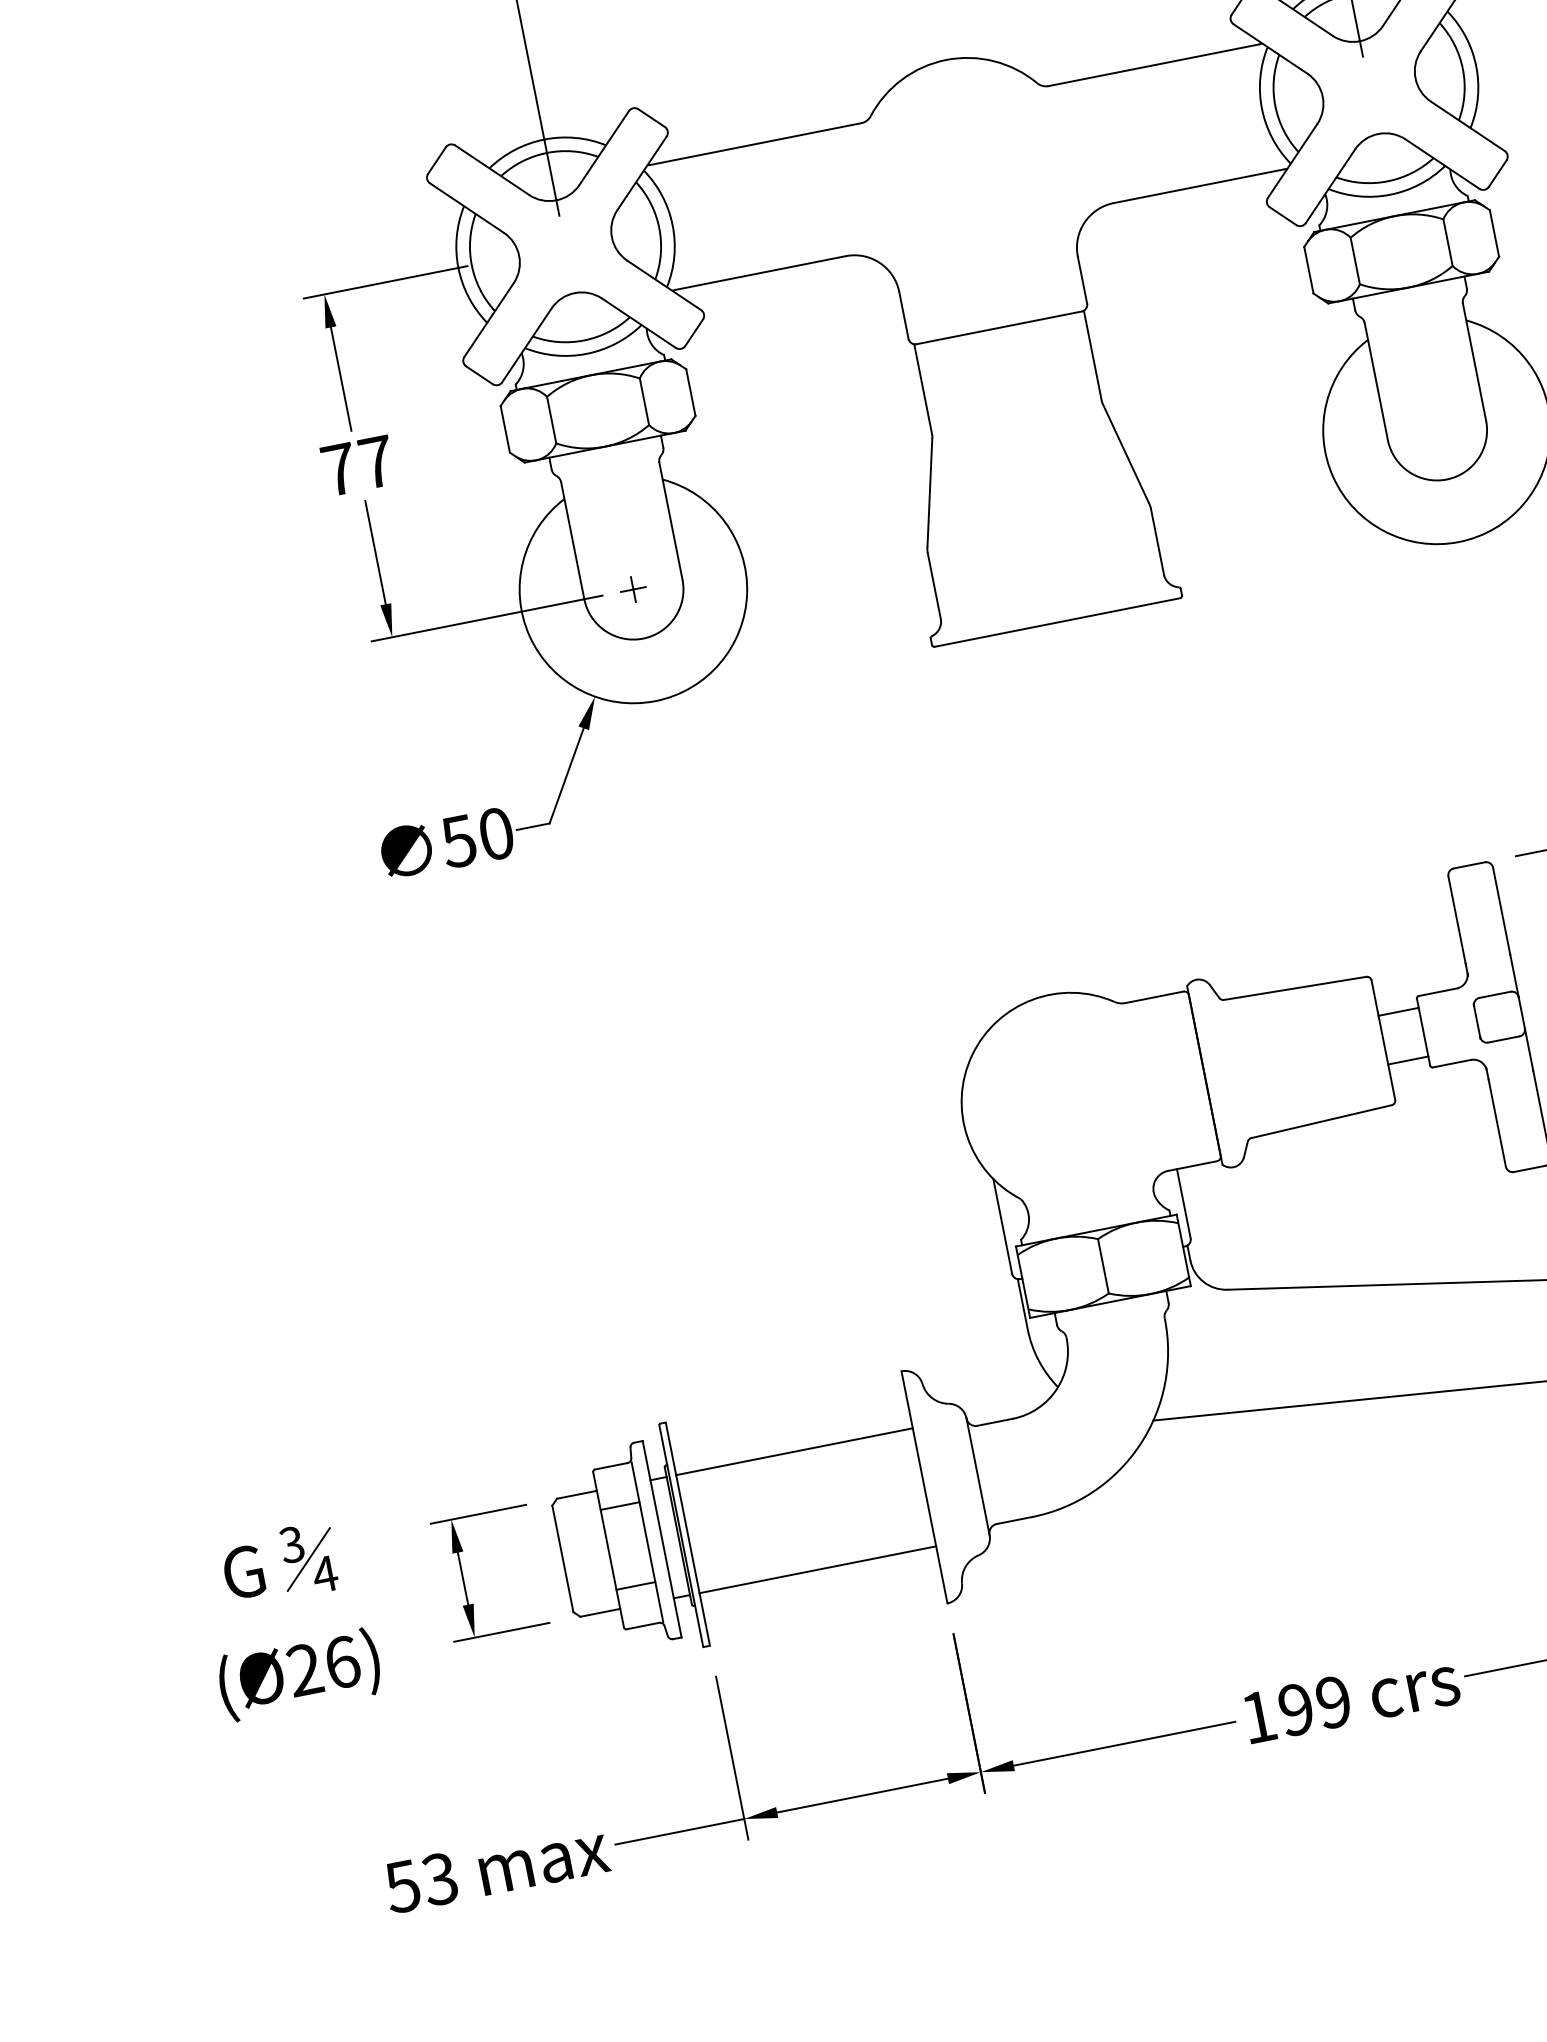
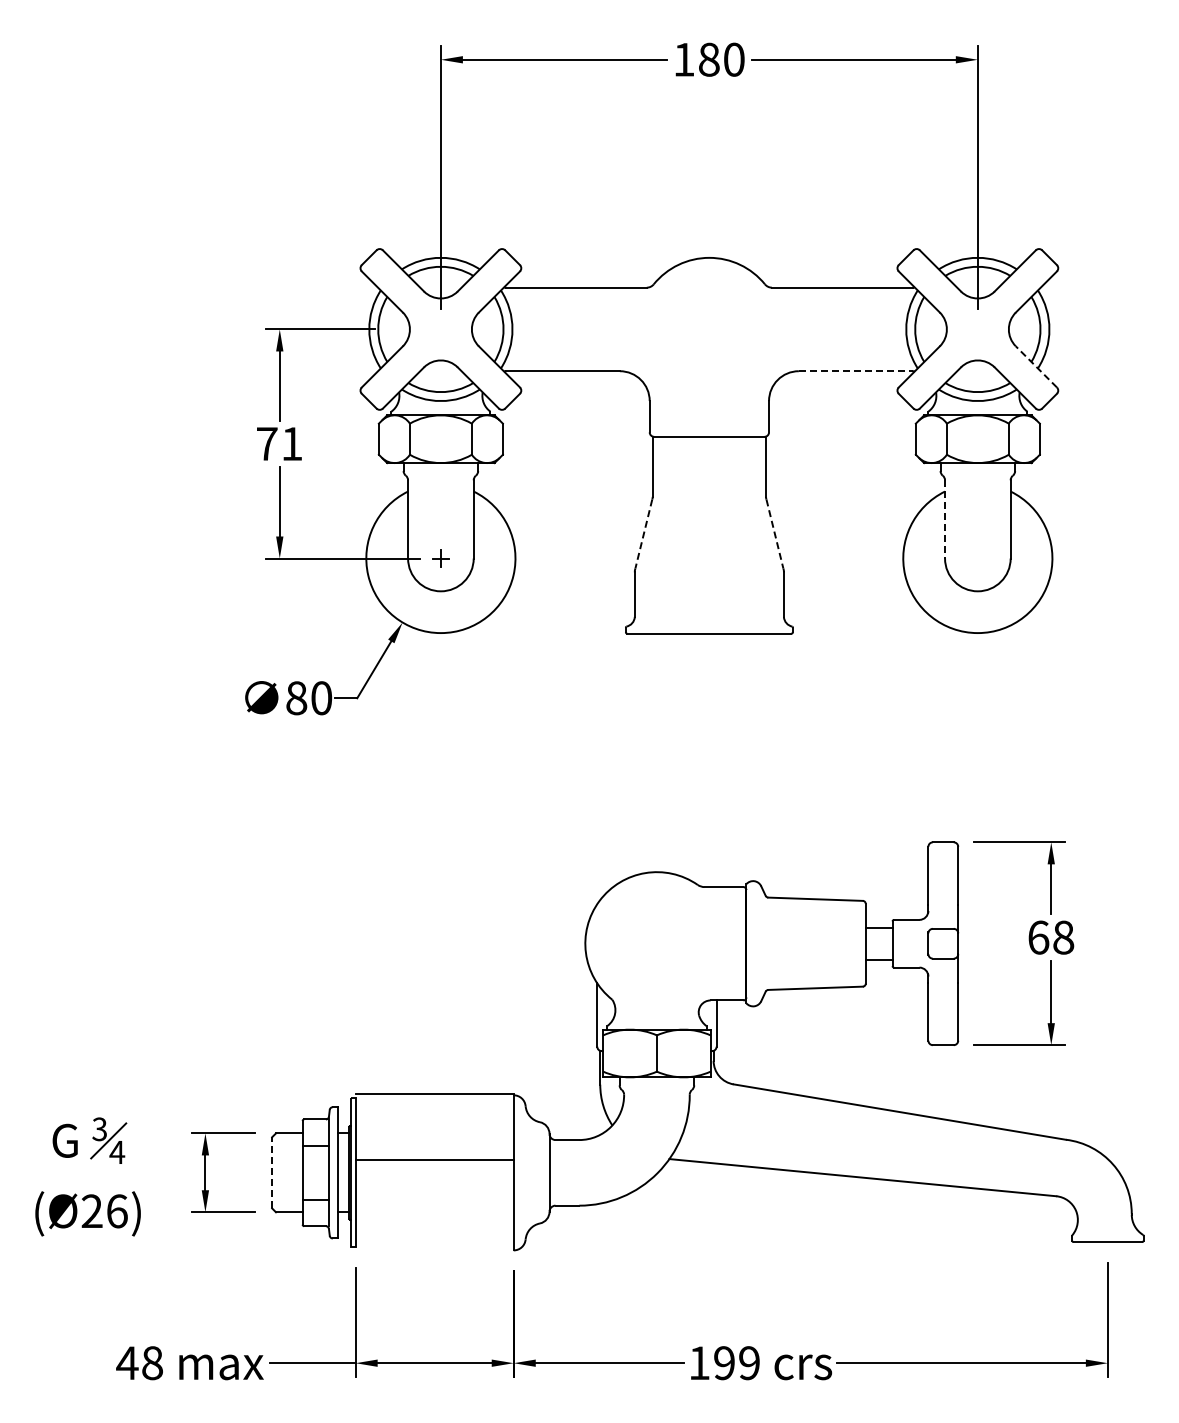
line: (1467, 125) -> (1036, 366), solid -> dashed
line: (1198, 186) -> (855, 371), solid -> dashed
line: (1377, 381) -> (945, 519), solid -> dashed
line: (1127, 454) -> (775, 534), solid -> dashed
text: (377, 461) -> (292, 443), 77 -> 71
line: (929, 493) -> (643, 534), solid -> dashed
text: (458, 841) -> (296, 698), 50 -> 80
line: (794, 1451) -> (434, 1094), moved
line: (563, 1558) -> (272, 1172), solid -> dashed
line: (817, 1570) -> (434, 1160), moved
text: (420, 1883) -> (139, 1363), 53 -> 48

